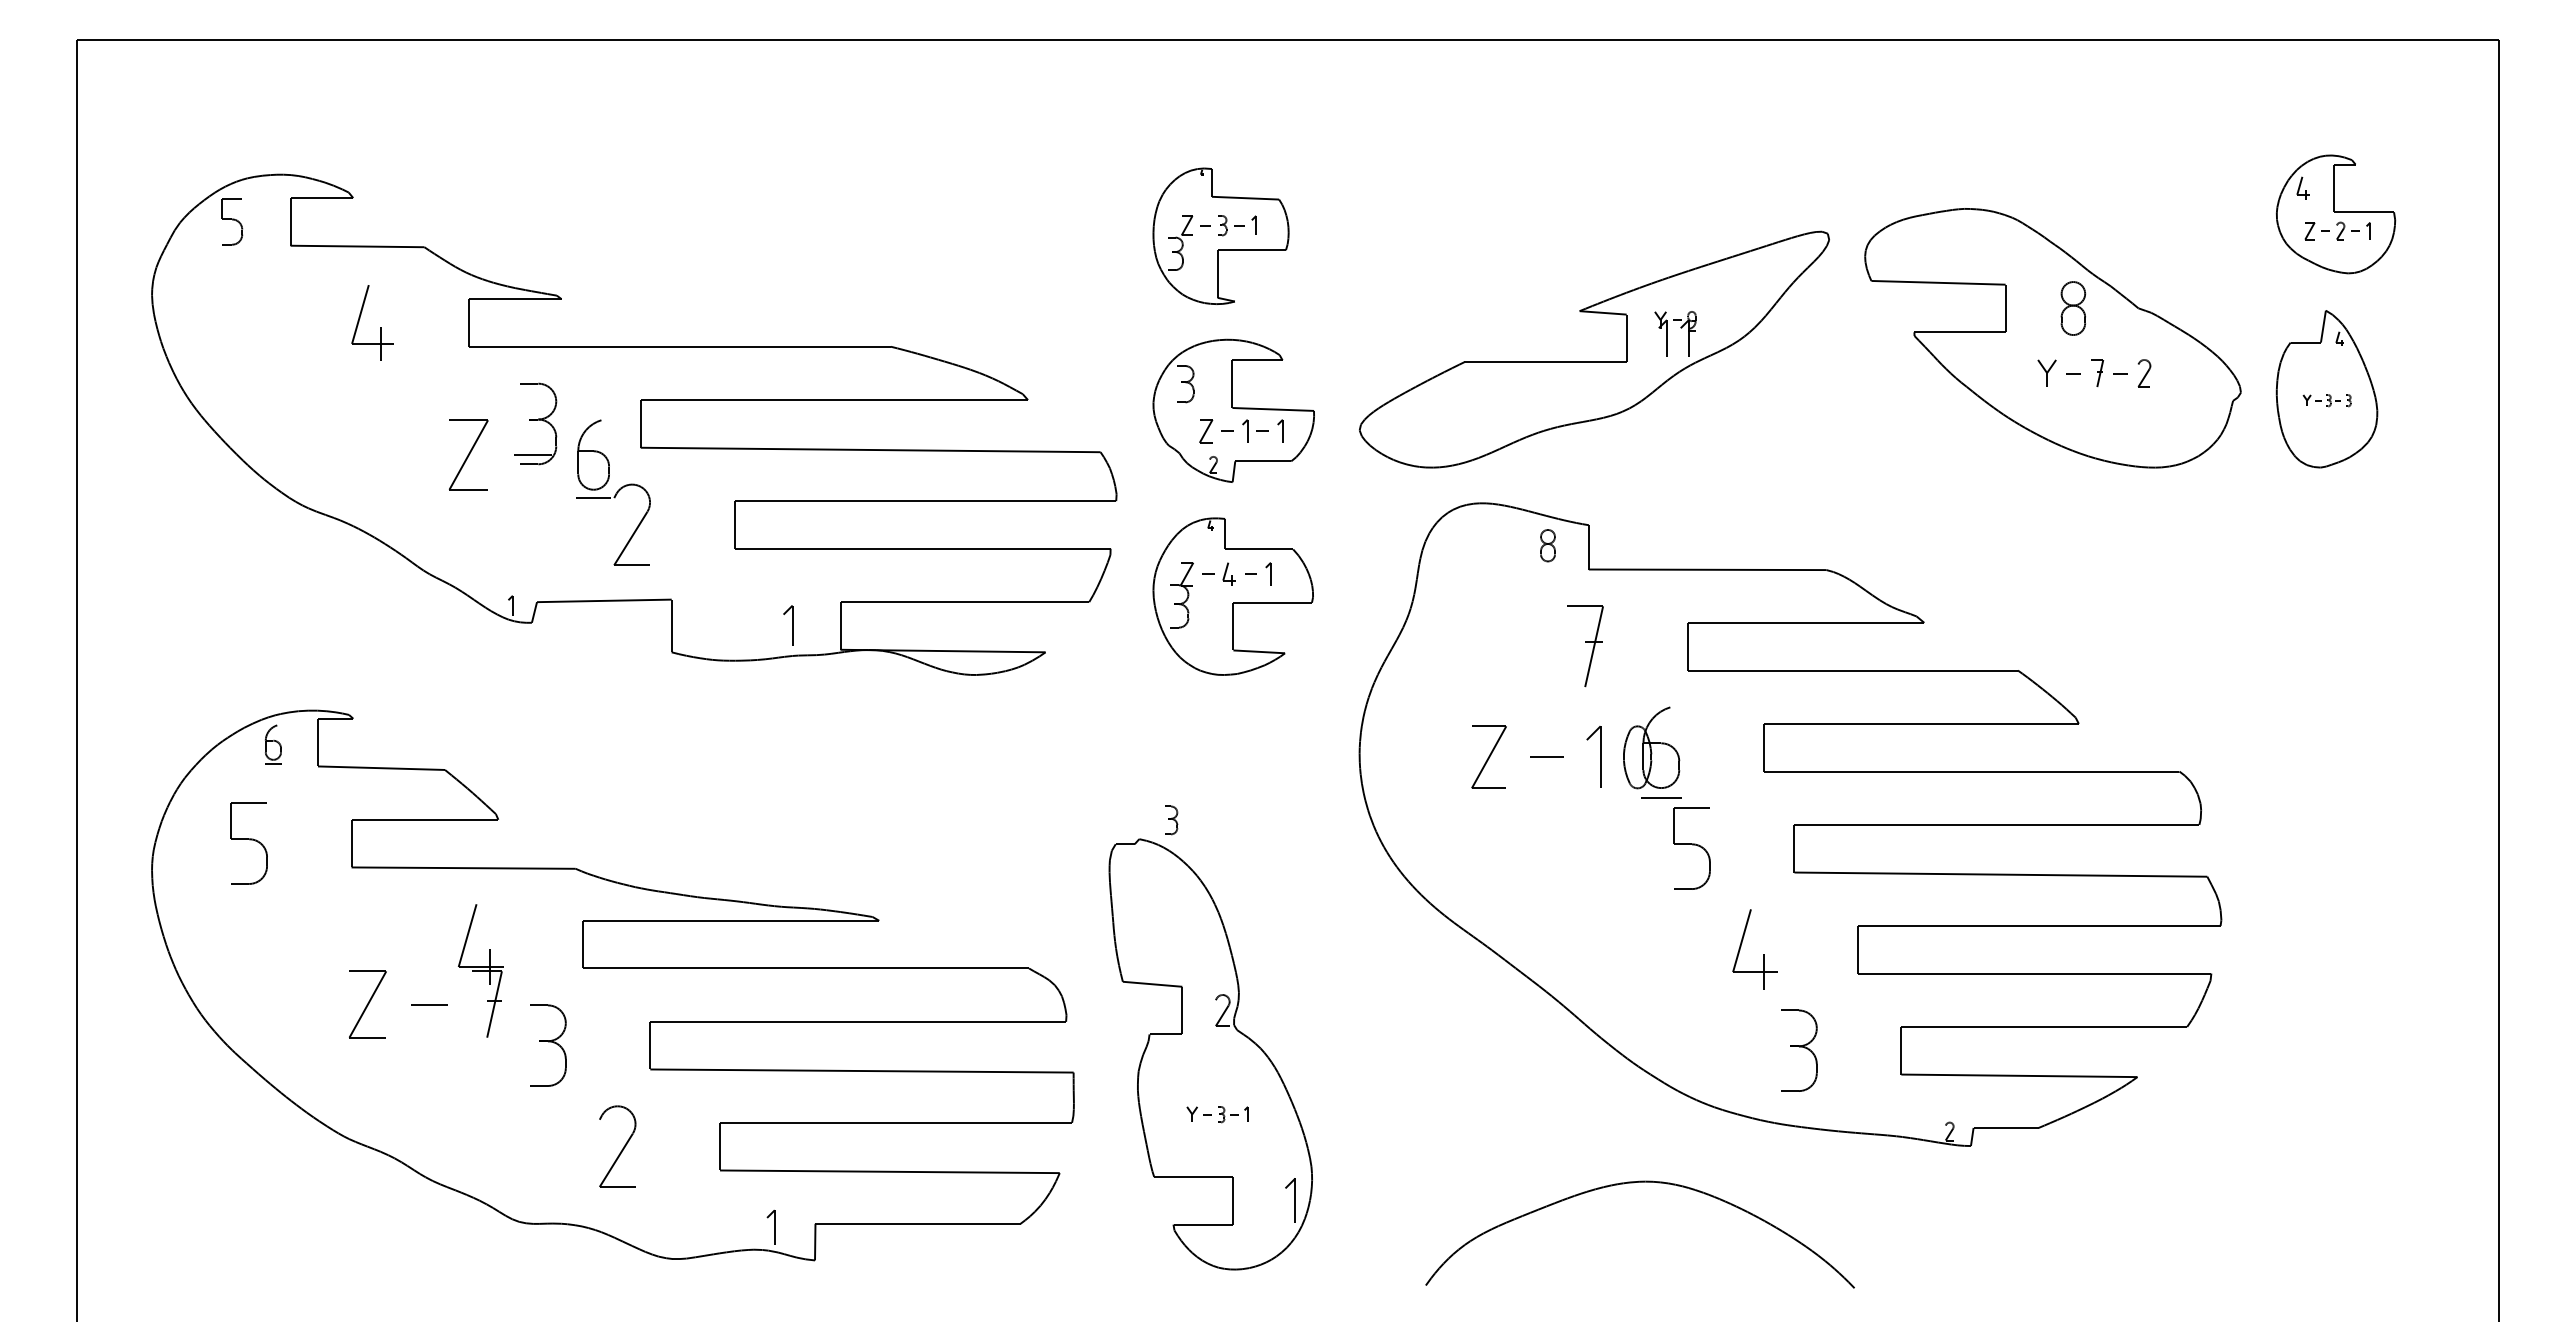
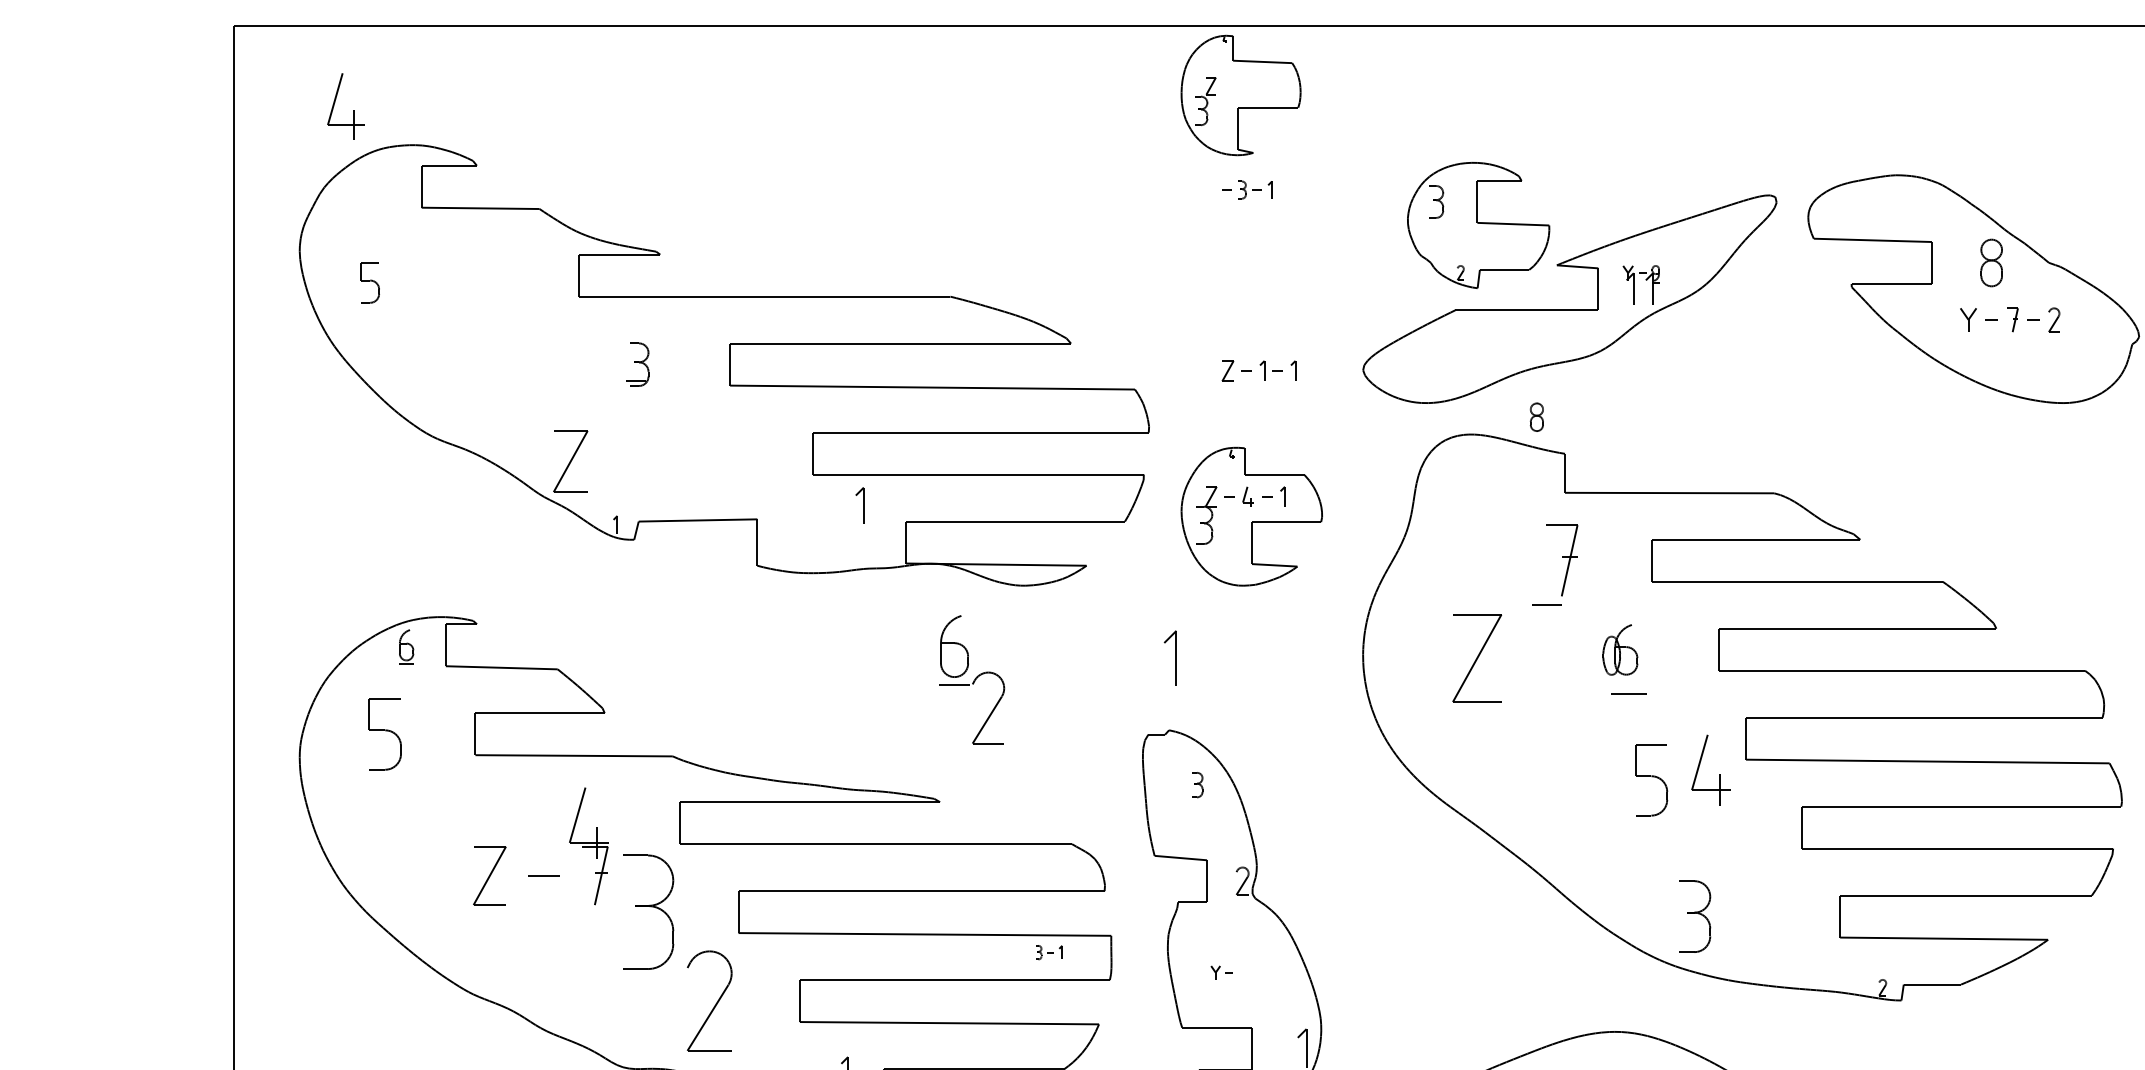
part: (232, 221) -> (370, 282), moved
part: (1220, 235) -> (1240, 94), moved
part: (380, 327) -> (352, 110), moved
part: (1233, 410) -> (1478, 225), moved
part: (535, 423) -> (637, 364), size x0.6
part: (468, 454) -> (570, 461), moved
part: (613, 492) -> (972, 679), moved
part: (1547, 545) -> (1536, 417), moved
part: (788, 625) -> (860, 505), moved
part: (1651, 747) -> (1620, 649), size x0.7
part: (1488, 756) -> (1476, 657), size x1.6
line: (1546, 756) -> (1547, 604), moved
part: (1600, 756) -> (1176, 657), moved
part: (1171, 820) -> (1197, 785), moved
part: (1691, 848) -> (1650, 779), moved
part: (1763, 954) -> (1718, 774), moved
part: (548, 1045) -> (648, 911), size x1.6
part: (1799, 1050) -> (1694, 916), moved
part: (1233, 1114) -> (1049, 952), moved
part: (617, 1146) -> (709, 1000), size x1.4

